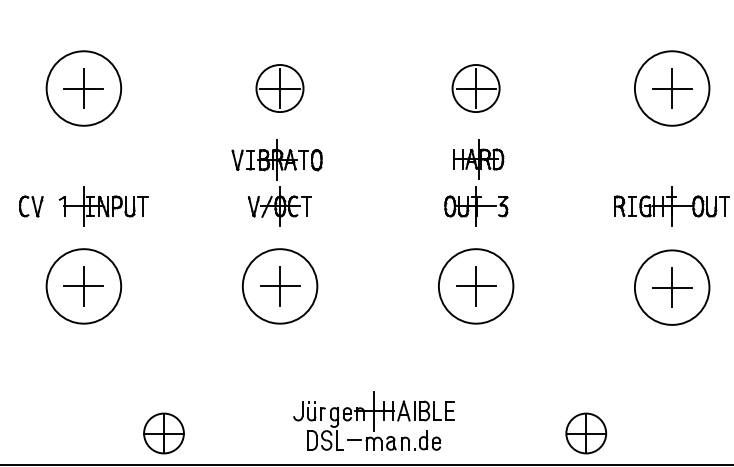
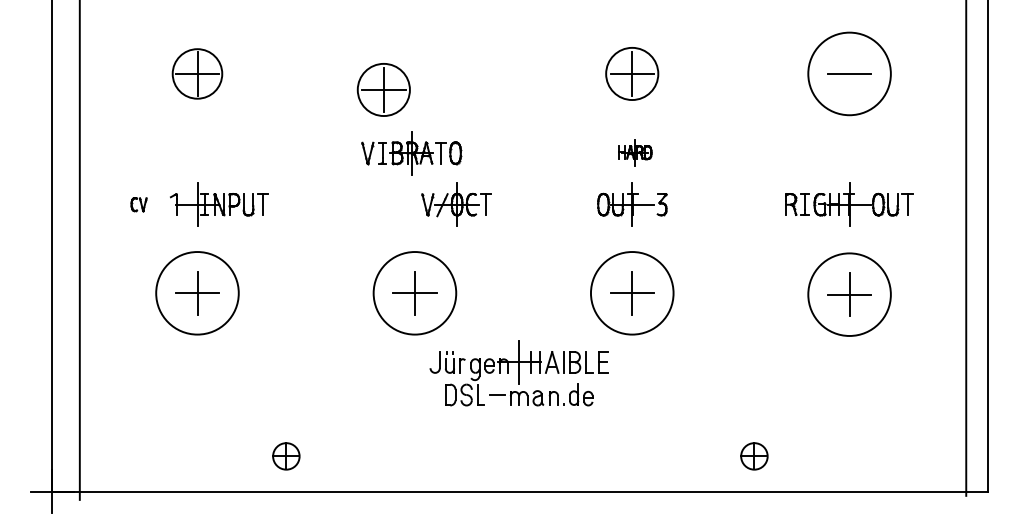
circle: (83, 88) -> (197, 73), size x0.6
part: (279, 88) -> (383, 89), moved
line: (672, 88) -> (849, 73), removed
part: (479, 159) -> (635, 152), size x0.6
part: (30, 206) -> (138, 204), size x0.6
part: (279, 206) -> (456, 204), moved
part: (373, 421) -> (518, 373), moved
part: (164, 433) -> (286, 456), size x0.6
part: (586, 433) -> (754, 456), size x0.6

